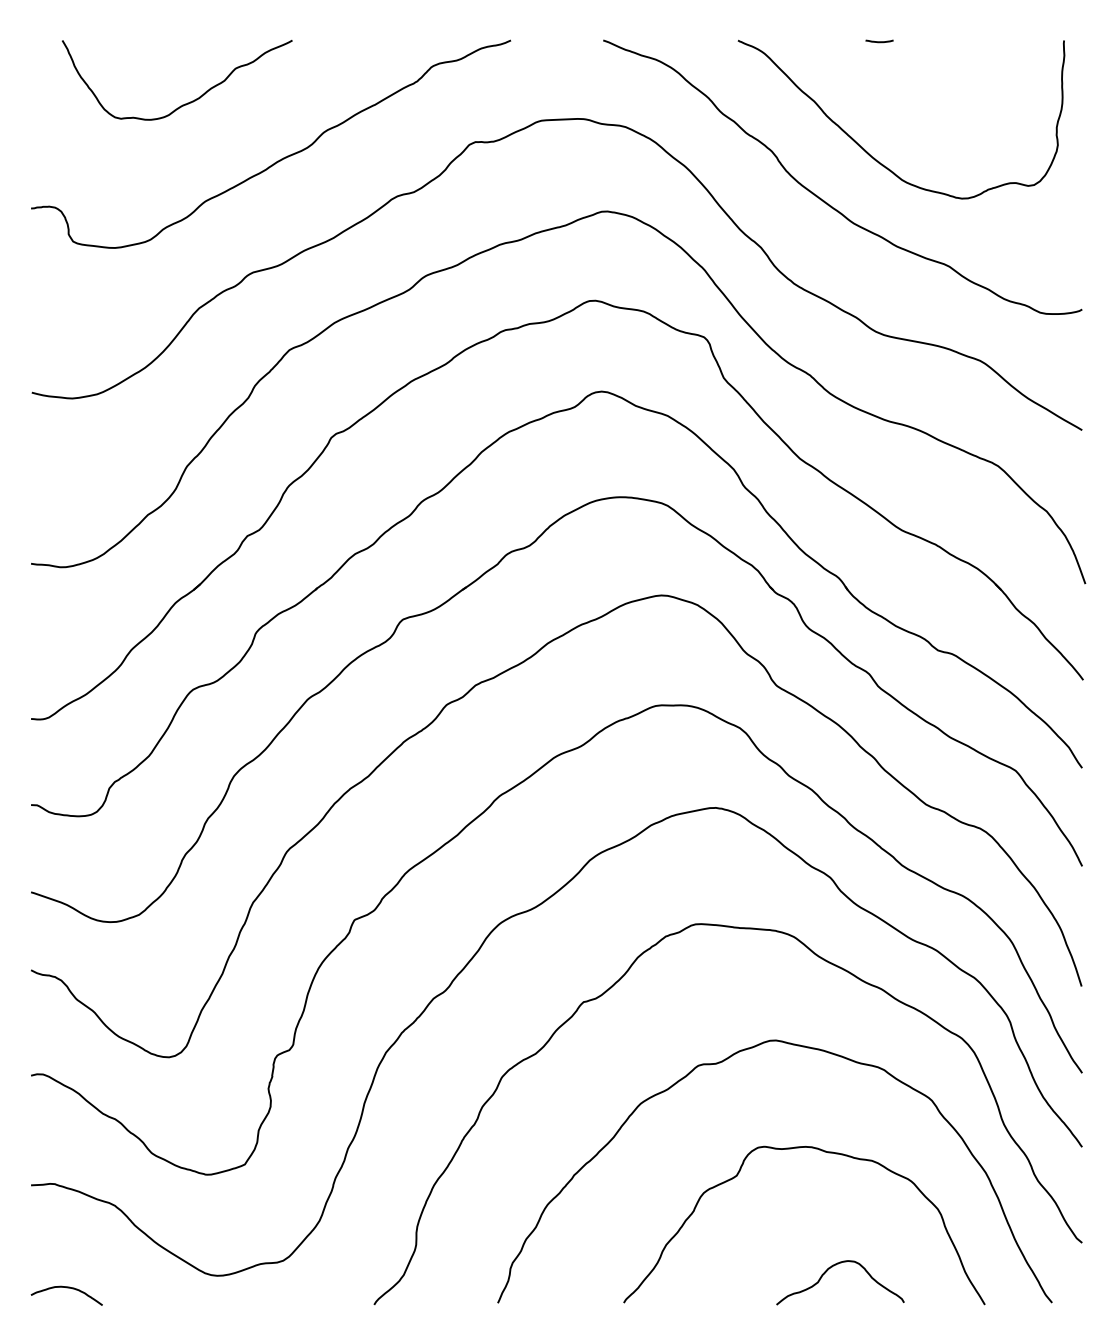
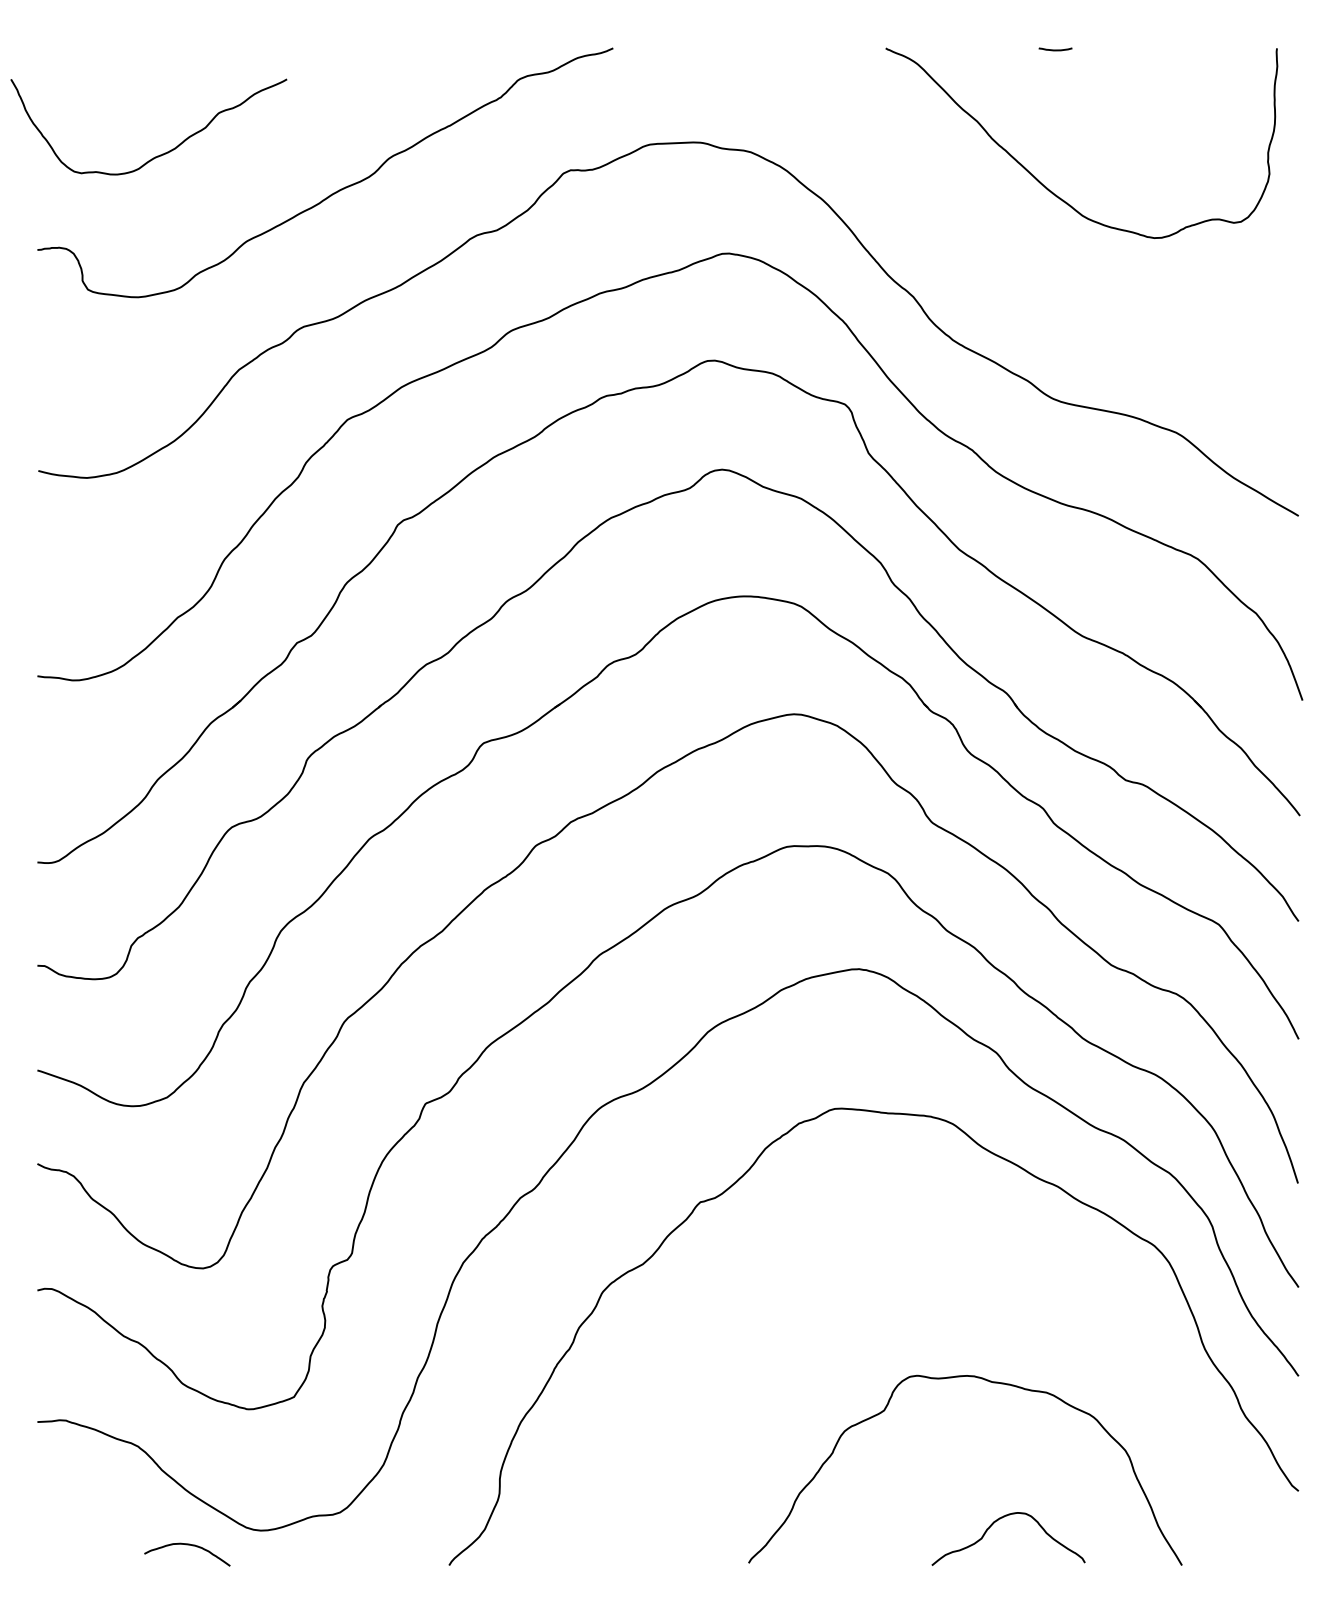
curve: (184, 103) -> (157, 155), moved
curve: (824, 200) -> (989, 240), removed
curve: (722, 1062) -> (867, 1274), removed
curve: (66, 1288) -> (187, 1545), moved

